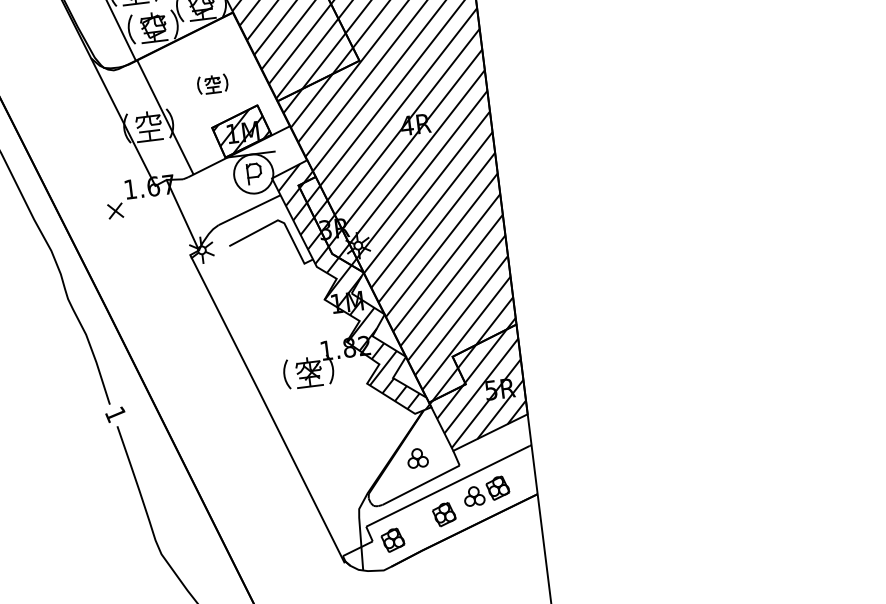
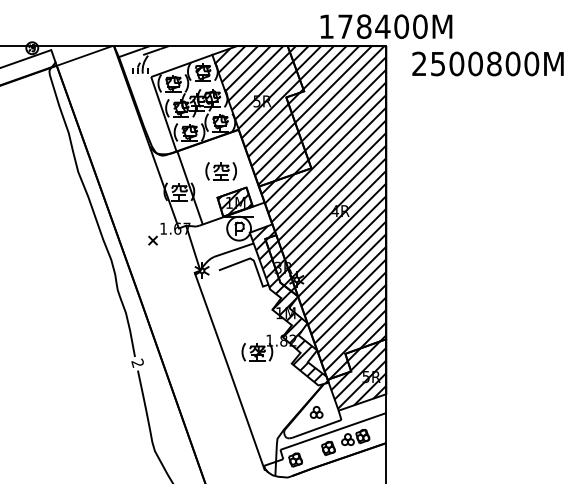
part: (211, 84) -> (220, 171), size x1.67
text: (114, 411) -> (137, 361), 1 -> 2

